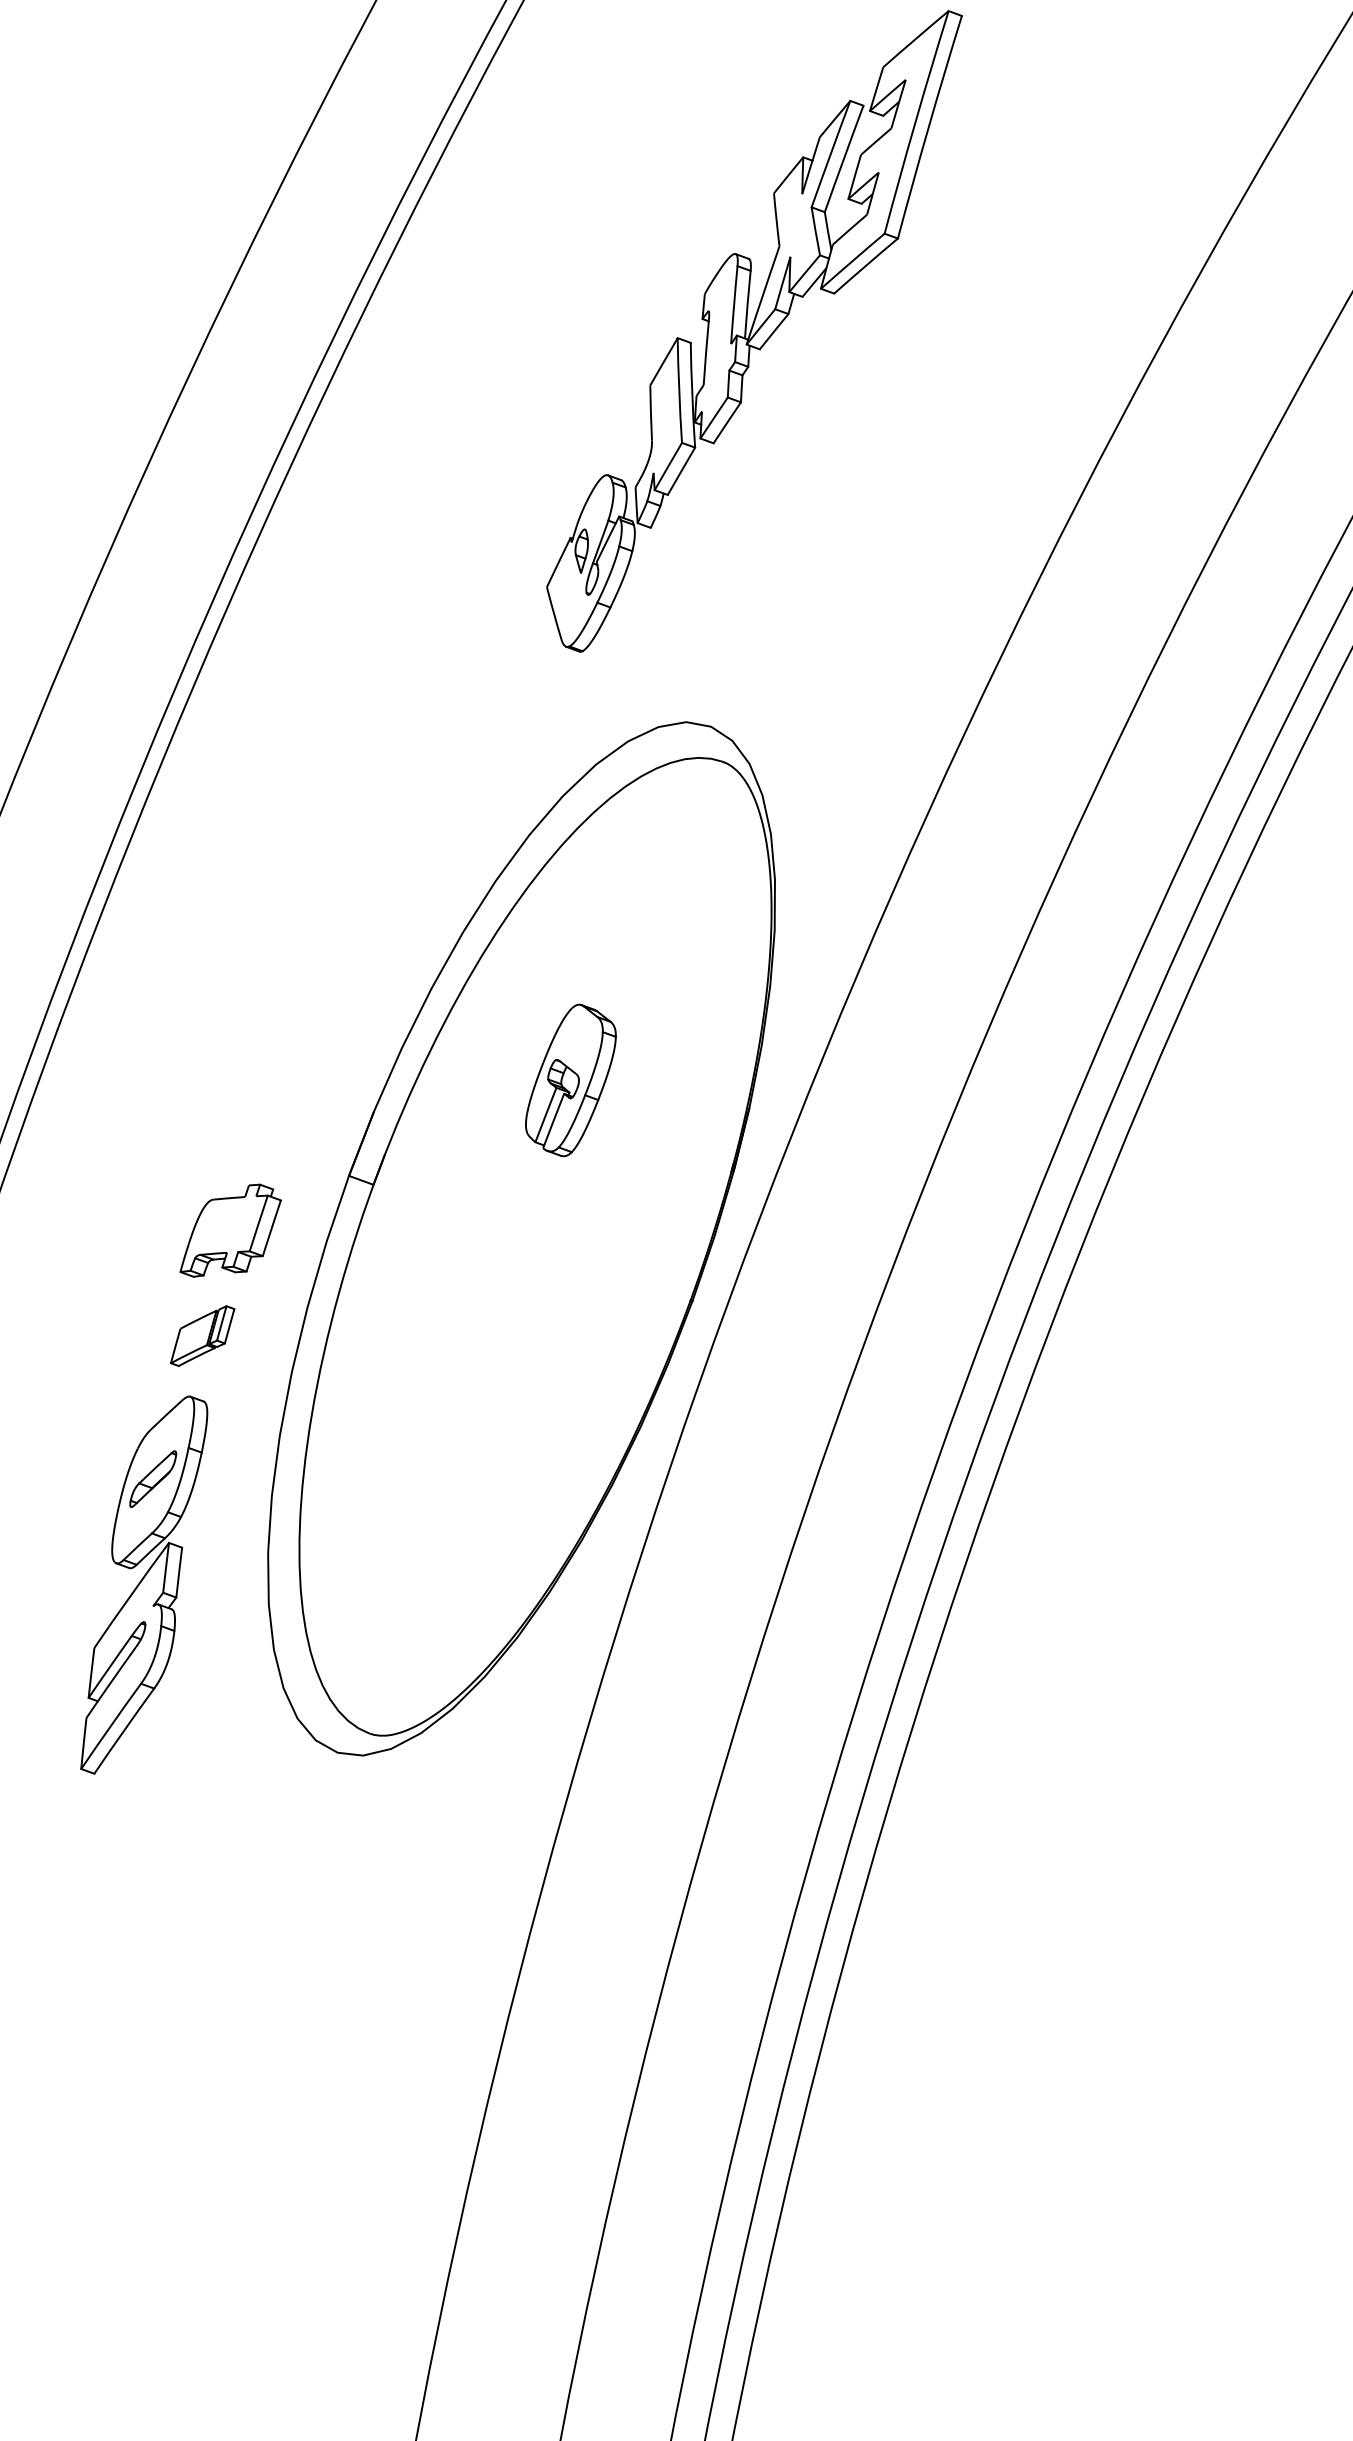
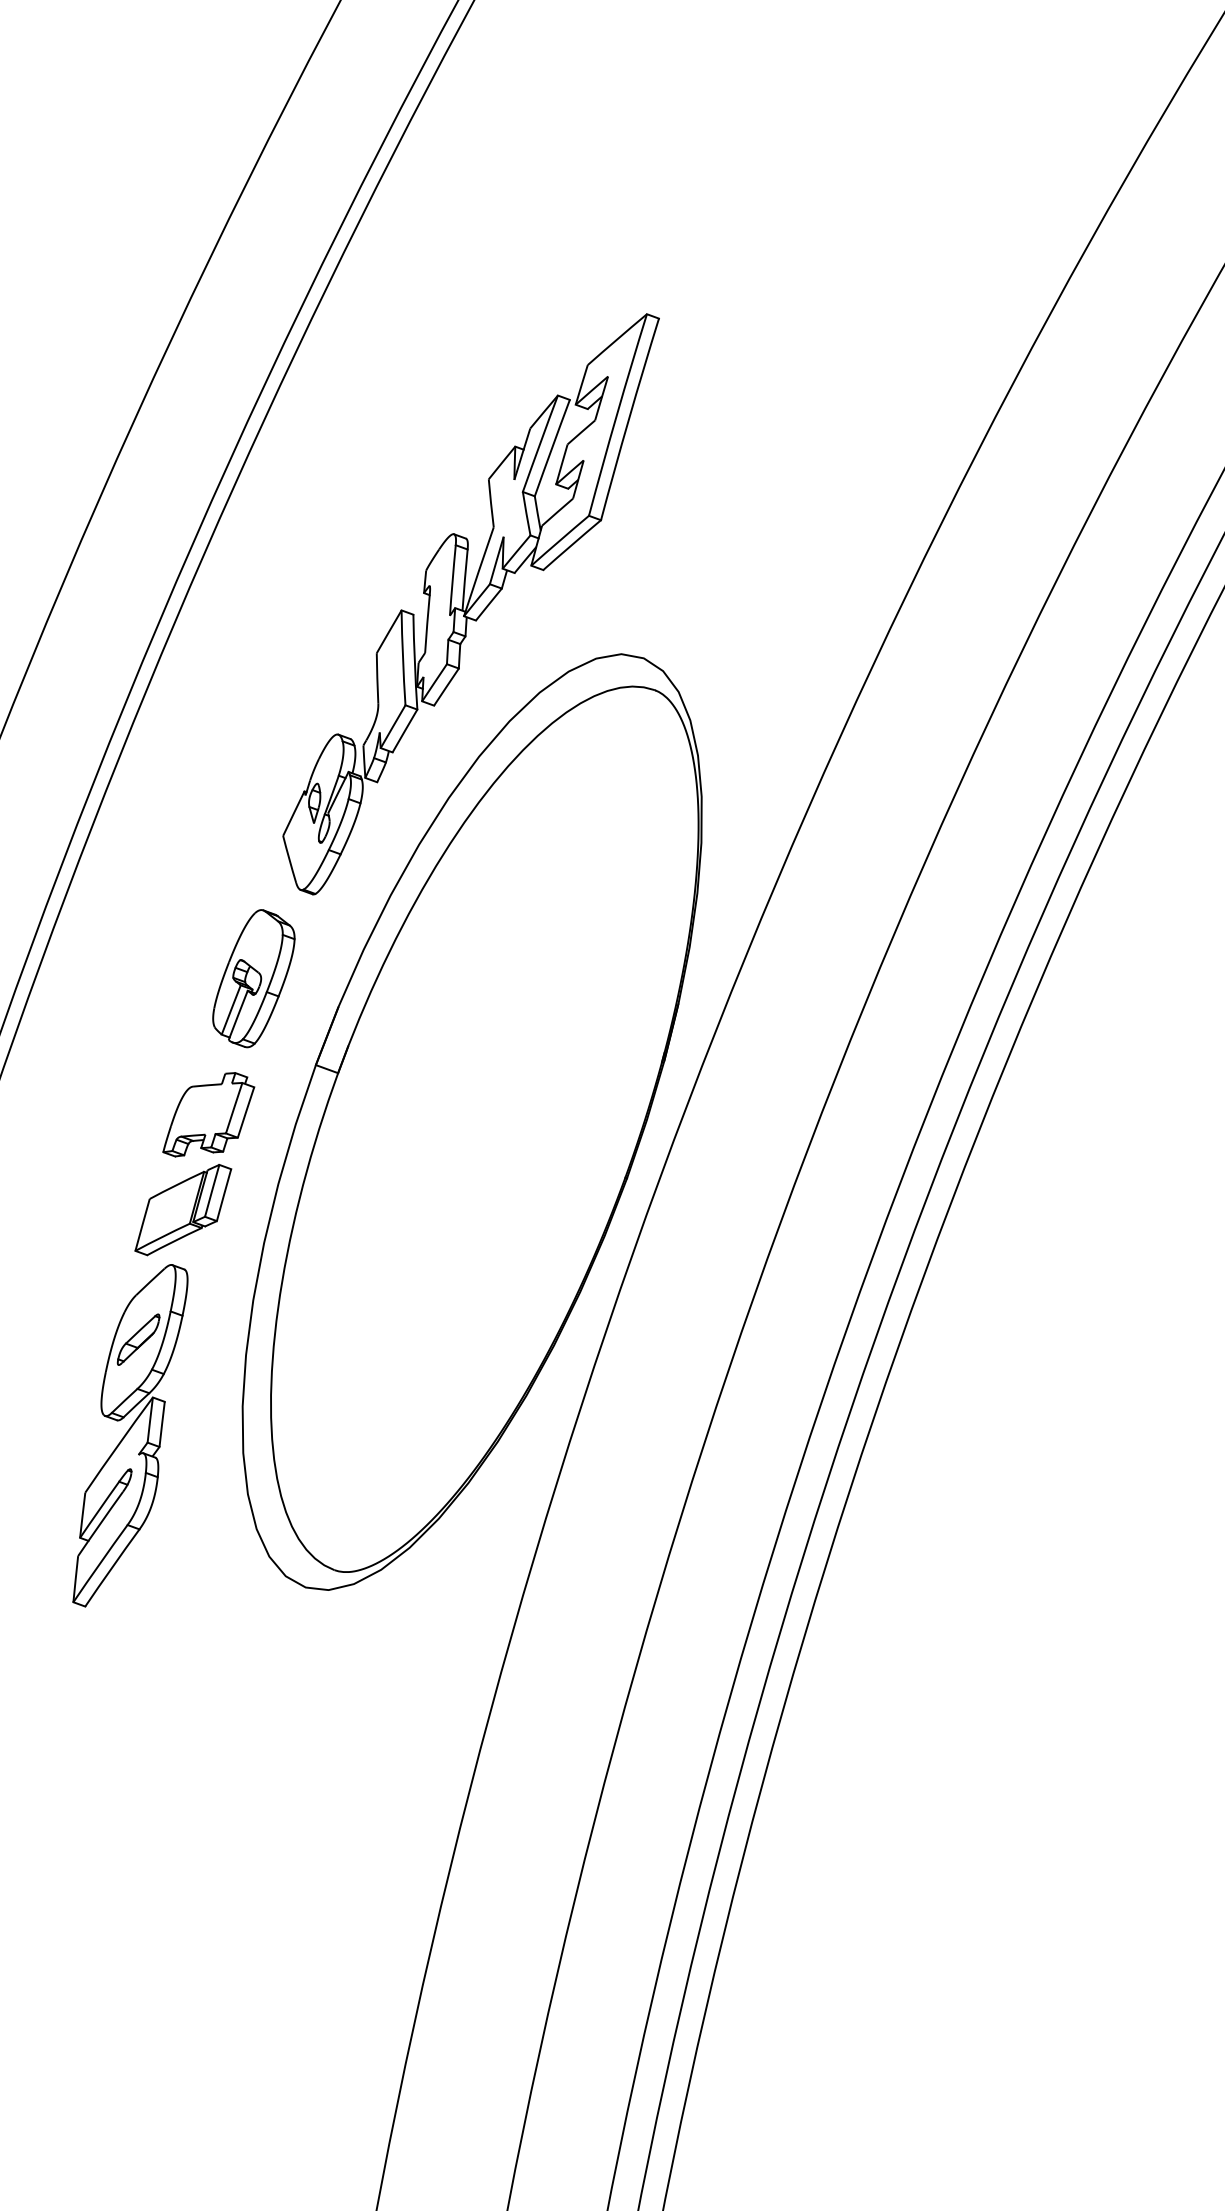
part: (753, 331) -> (470, 604), moved
part: (570, 1080) -> (253, 978), moved
part: (202, 1336) -> (183, 1210), size x1.67

